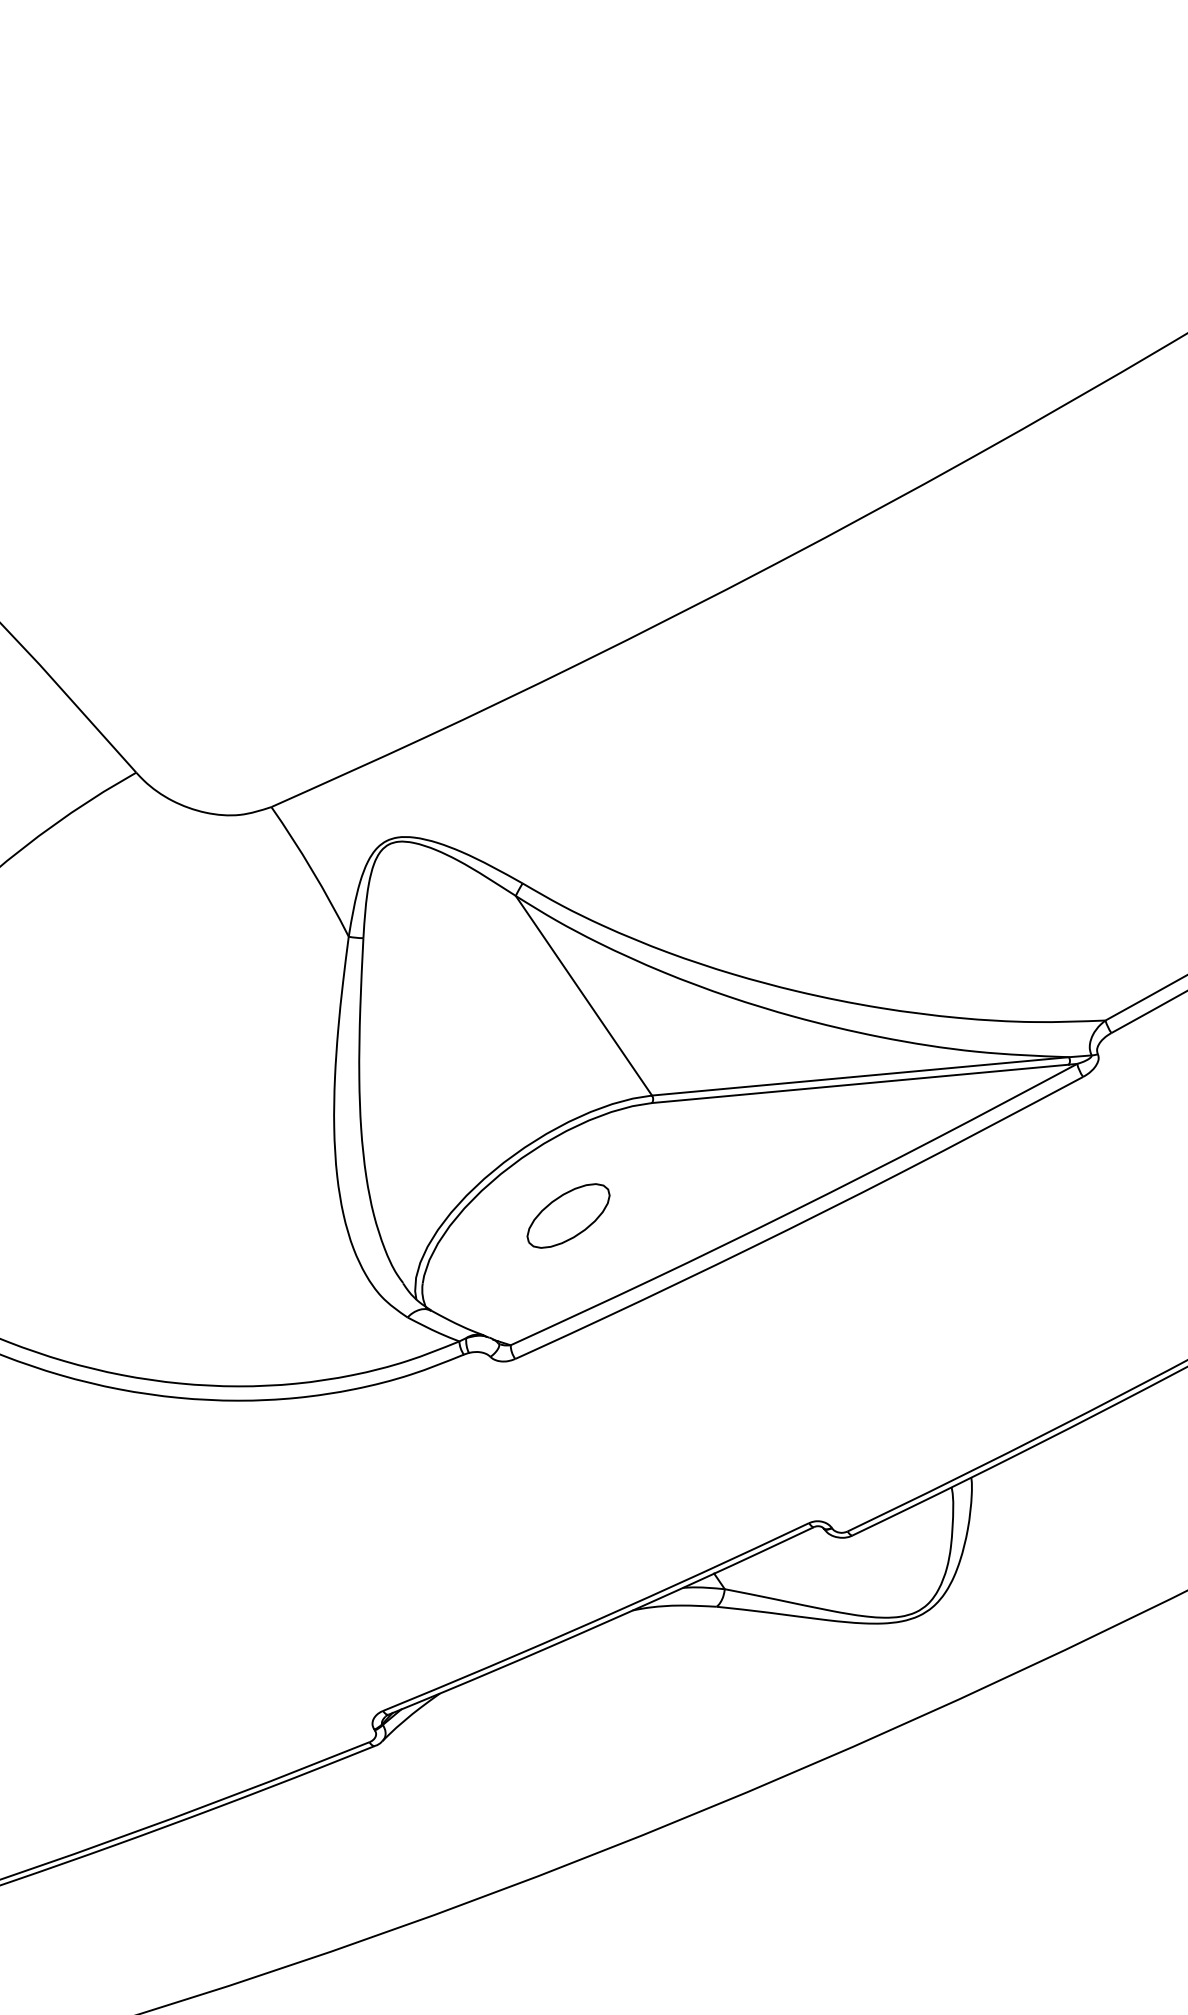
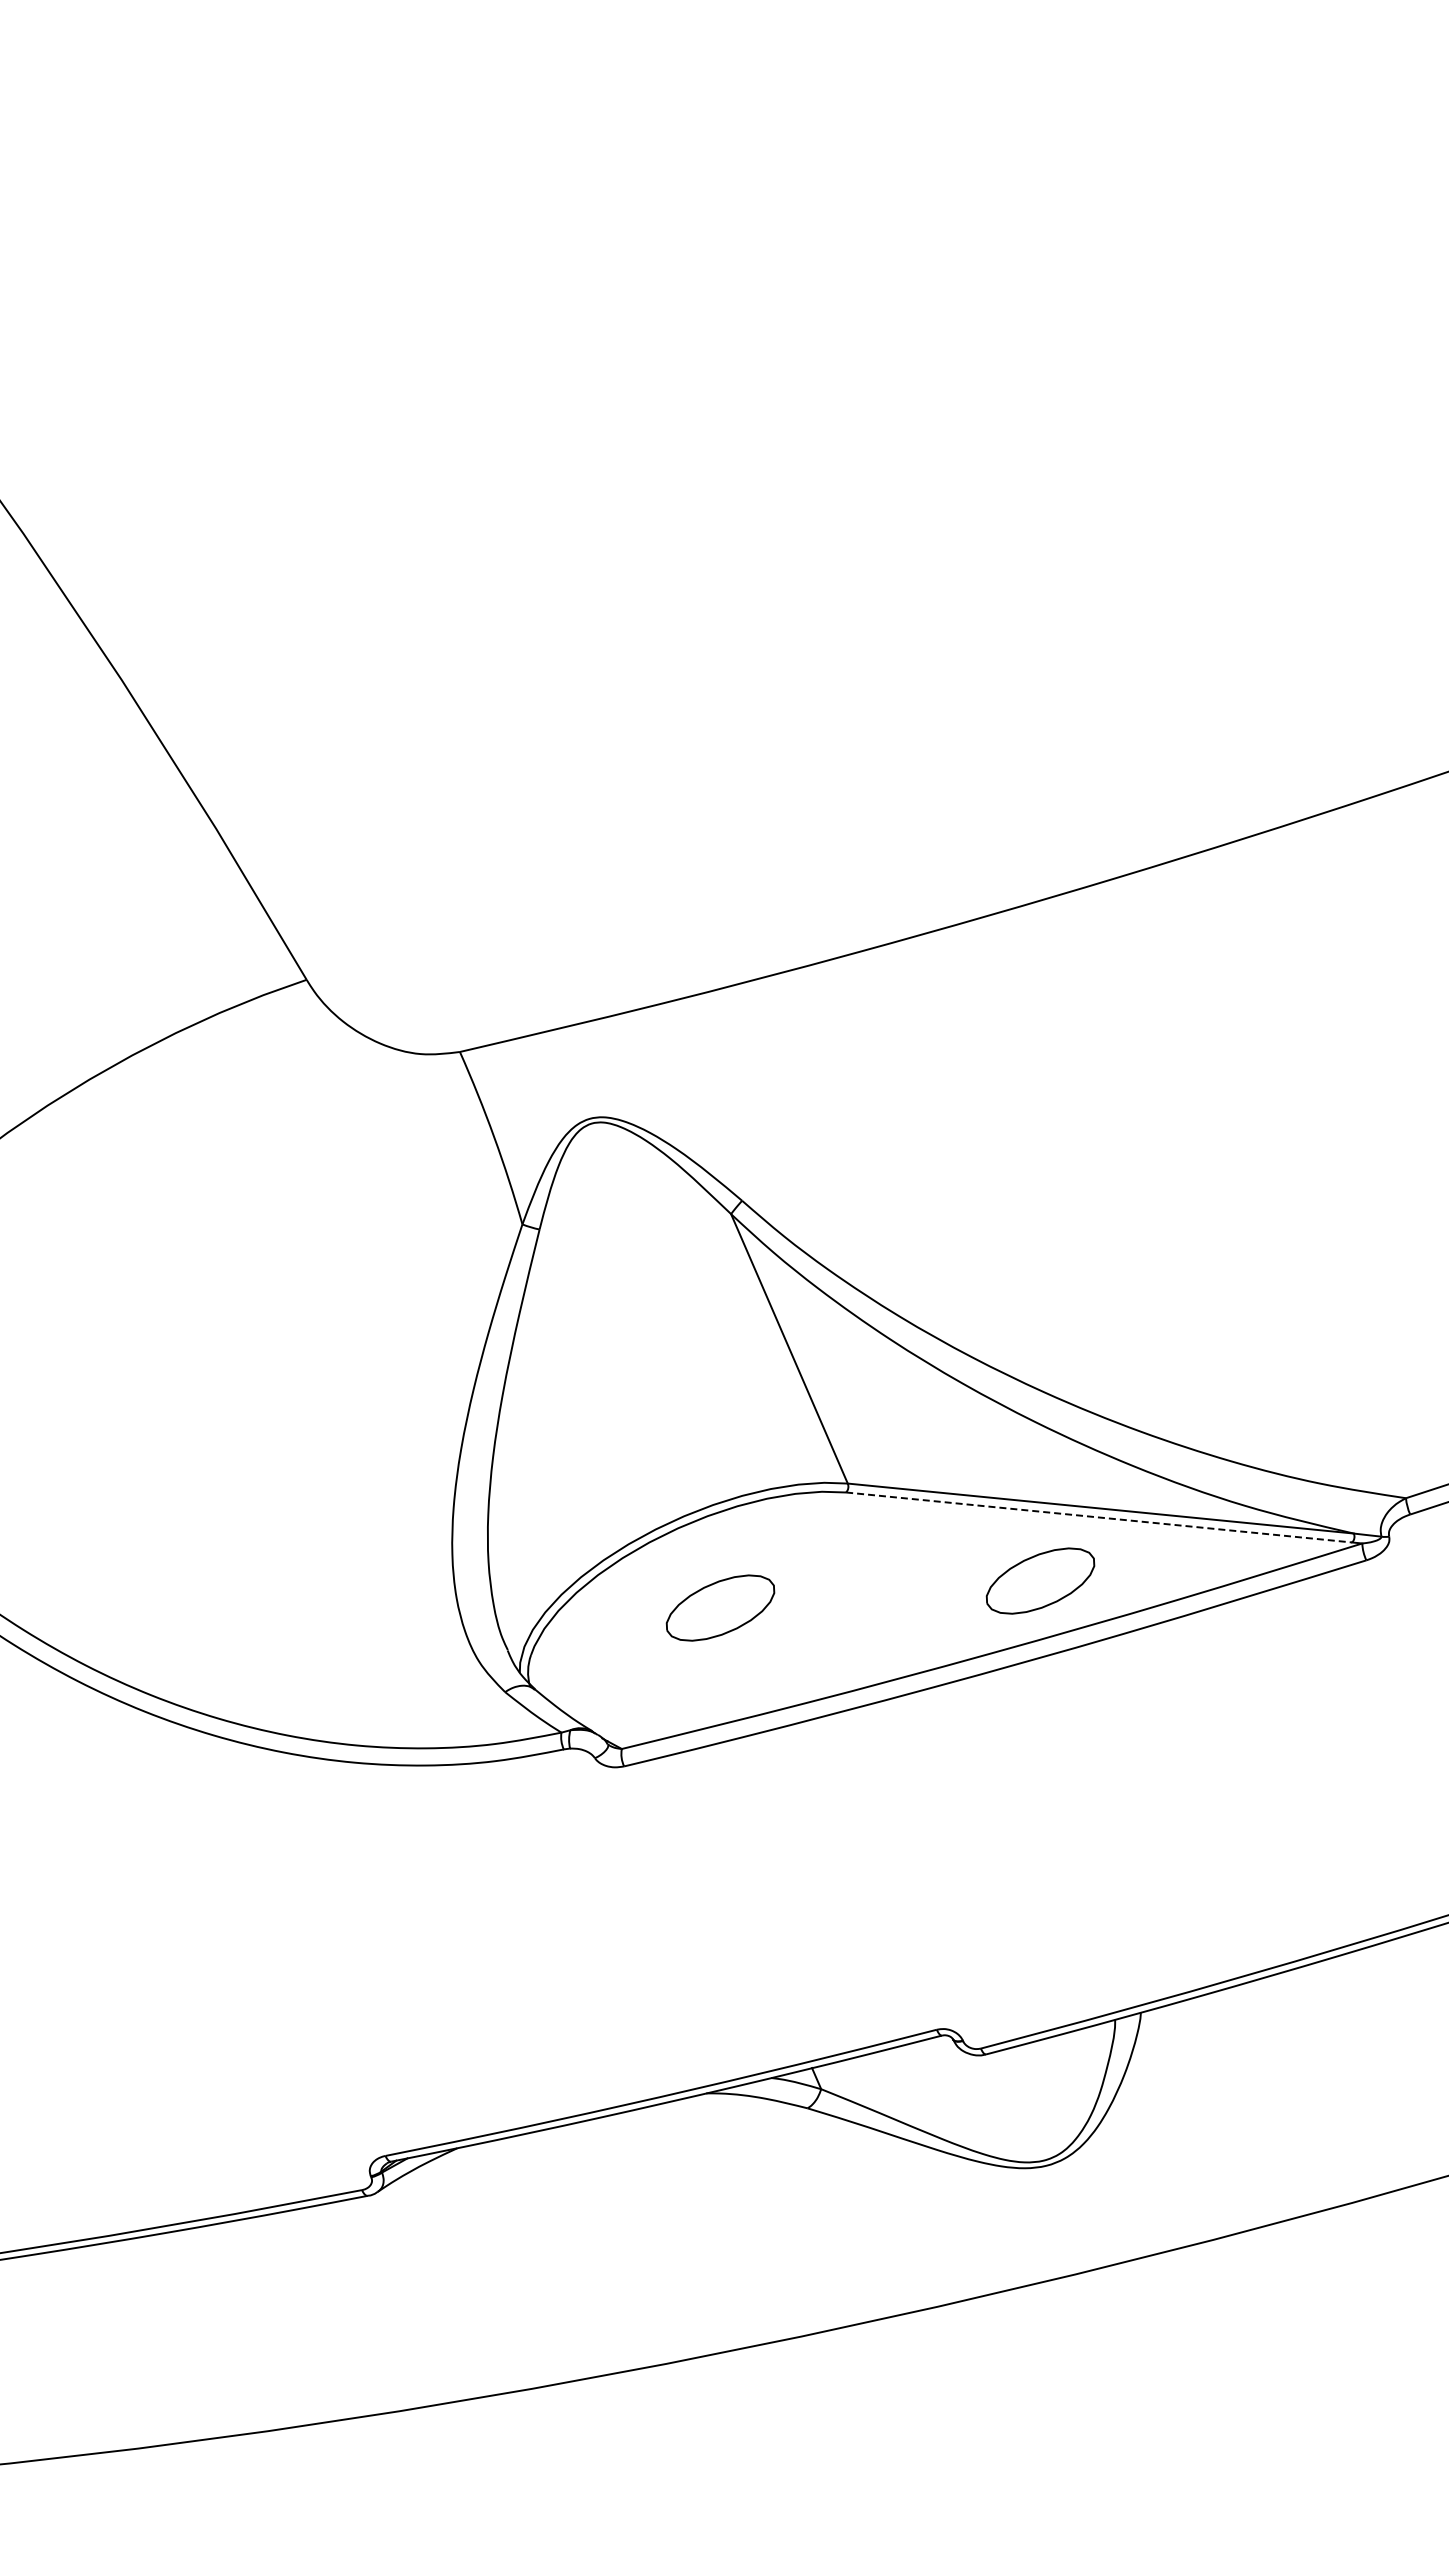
line: (860, 1083) -> (1099, 1517), solid -> dashed
part: (822, 1143) -> (1040, 1580), added

